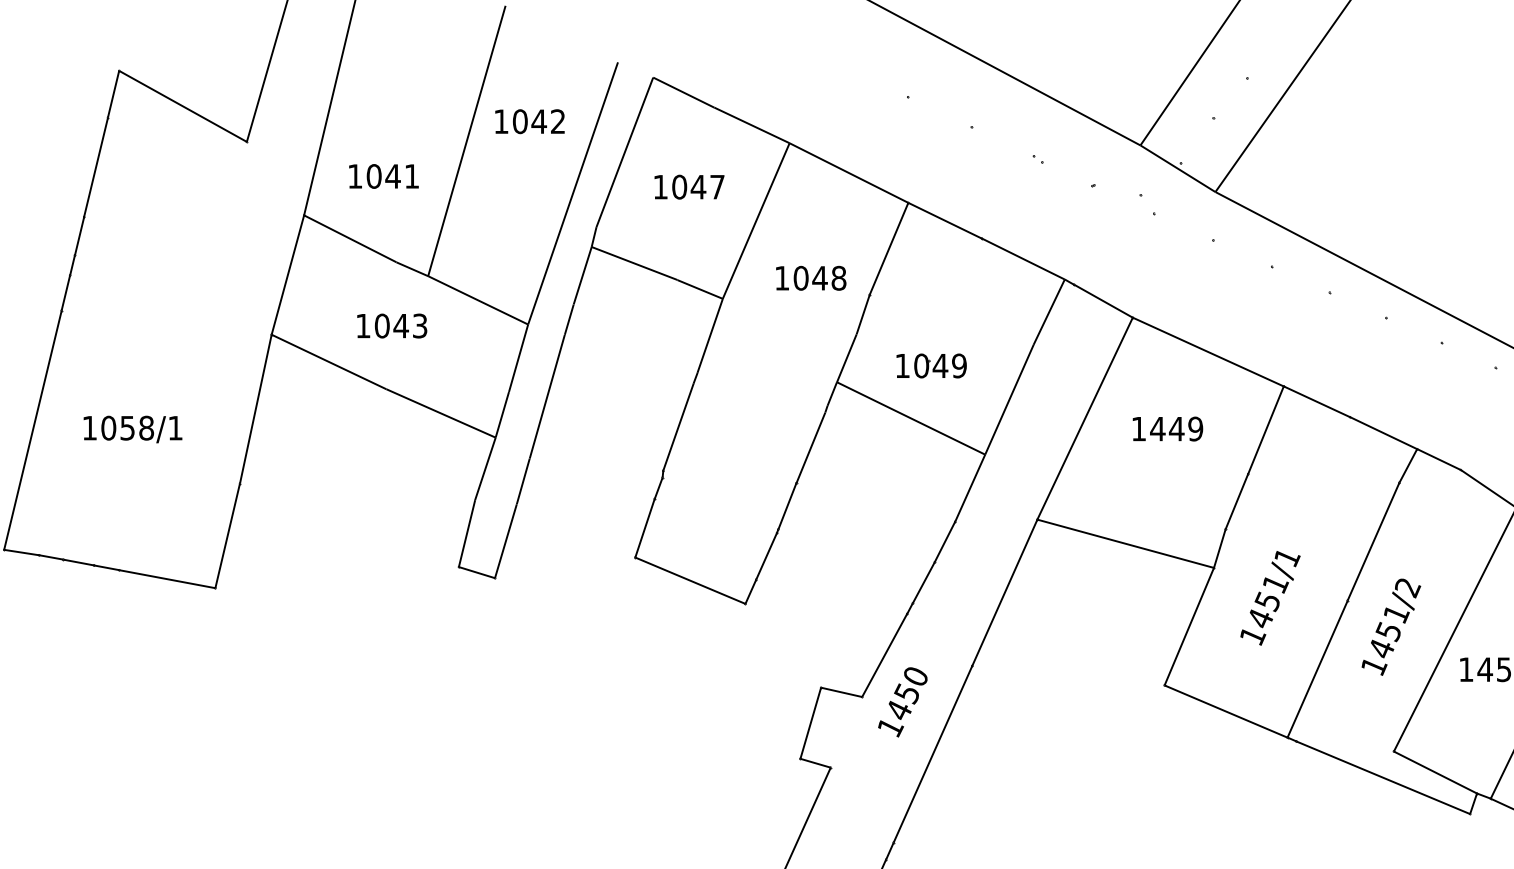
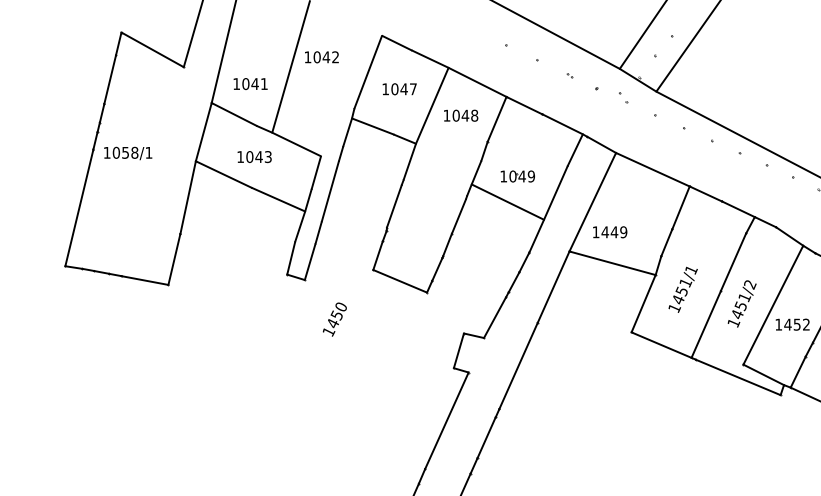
line: (572, 191) -> (342, 91), removed
text: (811, 277) -> (461, 115), moved
text: (133, 429) -> (128, 153), moved
text: (1168, 429) -> (610, 232), moved
text: (902, 702) -> (334, 319), moved

